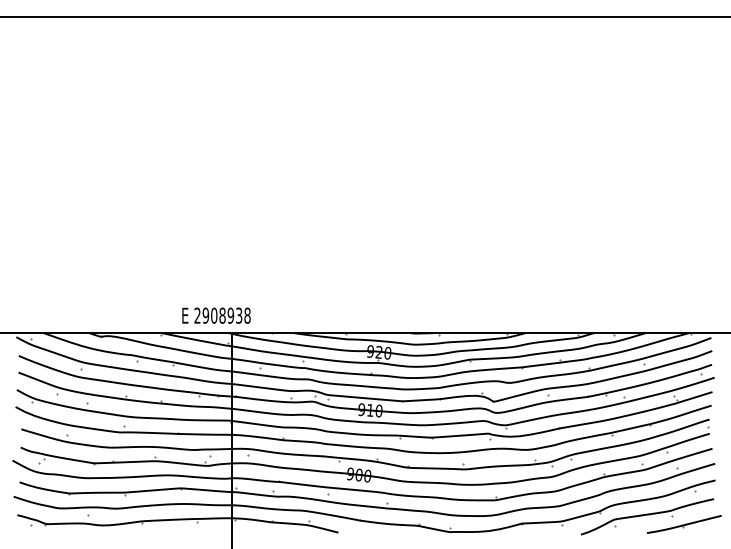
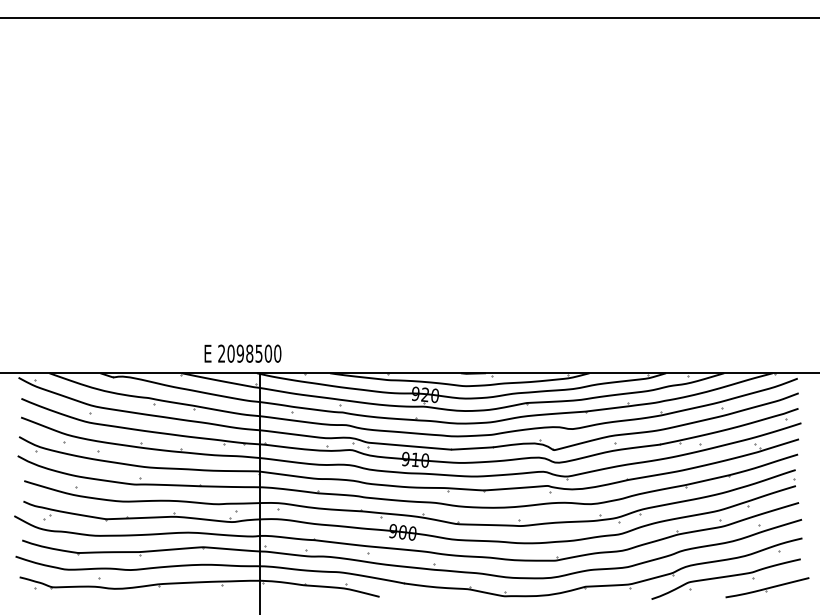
text: (226, 315) -> (254, 353), 2908938 -> 2098500

